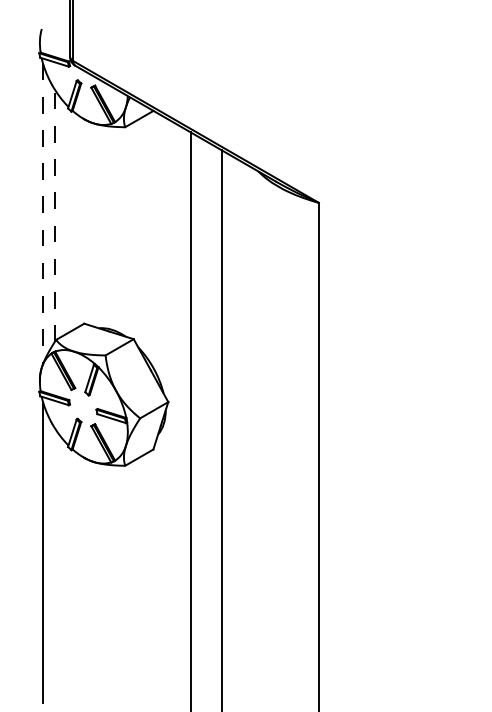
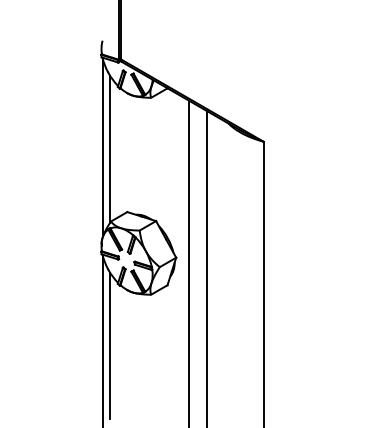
line: (43, 214) -> (103, 148), dashed -> solid
line: (55, 214) -> (110, 148), dashed -> solid
line: (55, 553) -> (110, 345), added

